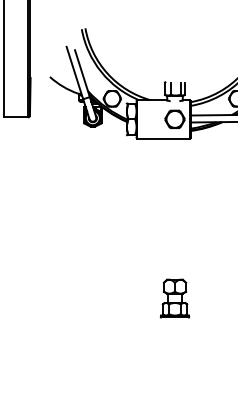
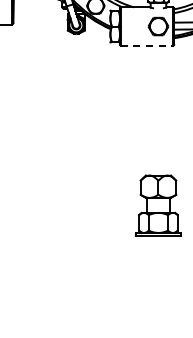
line: (164, 138) -> (147, 45), solid -> dashed
part: (174, 298) -> (157, 205), size x1.6

